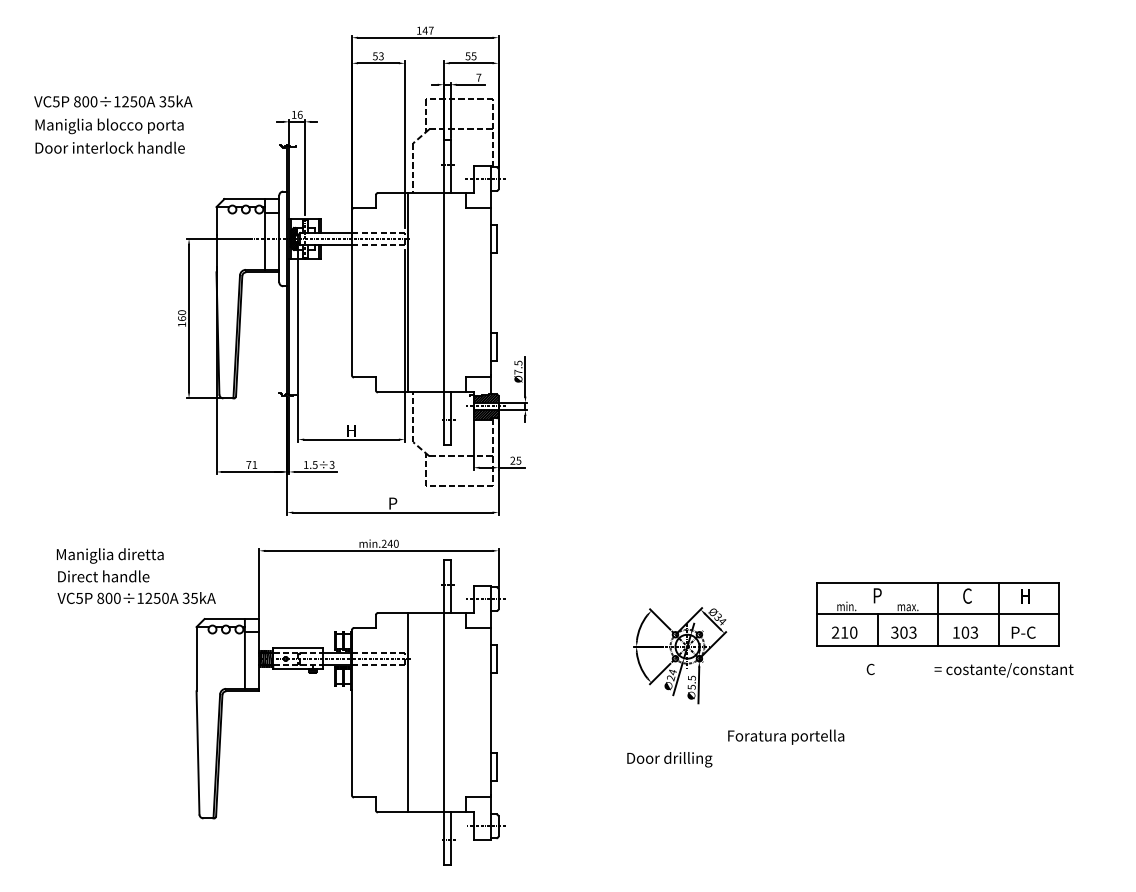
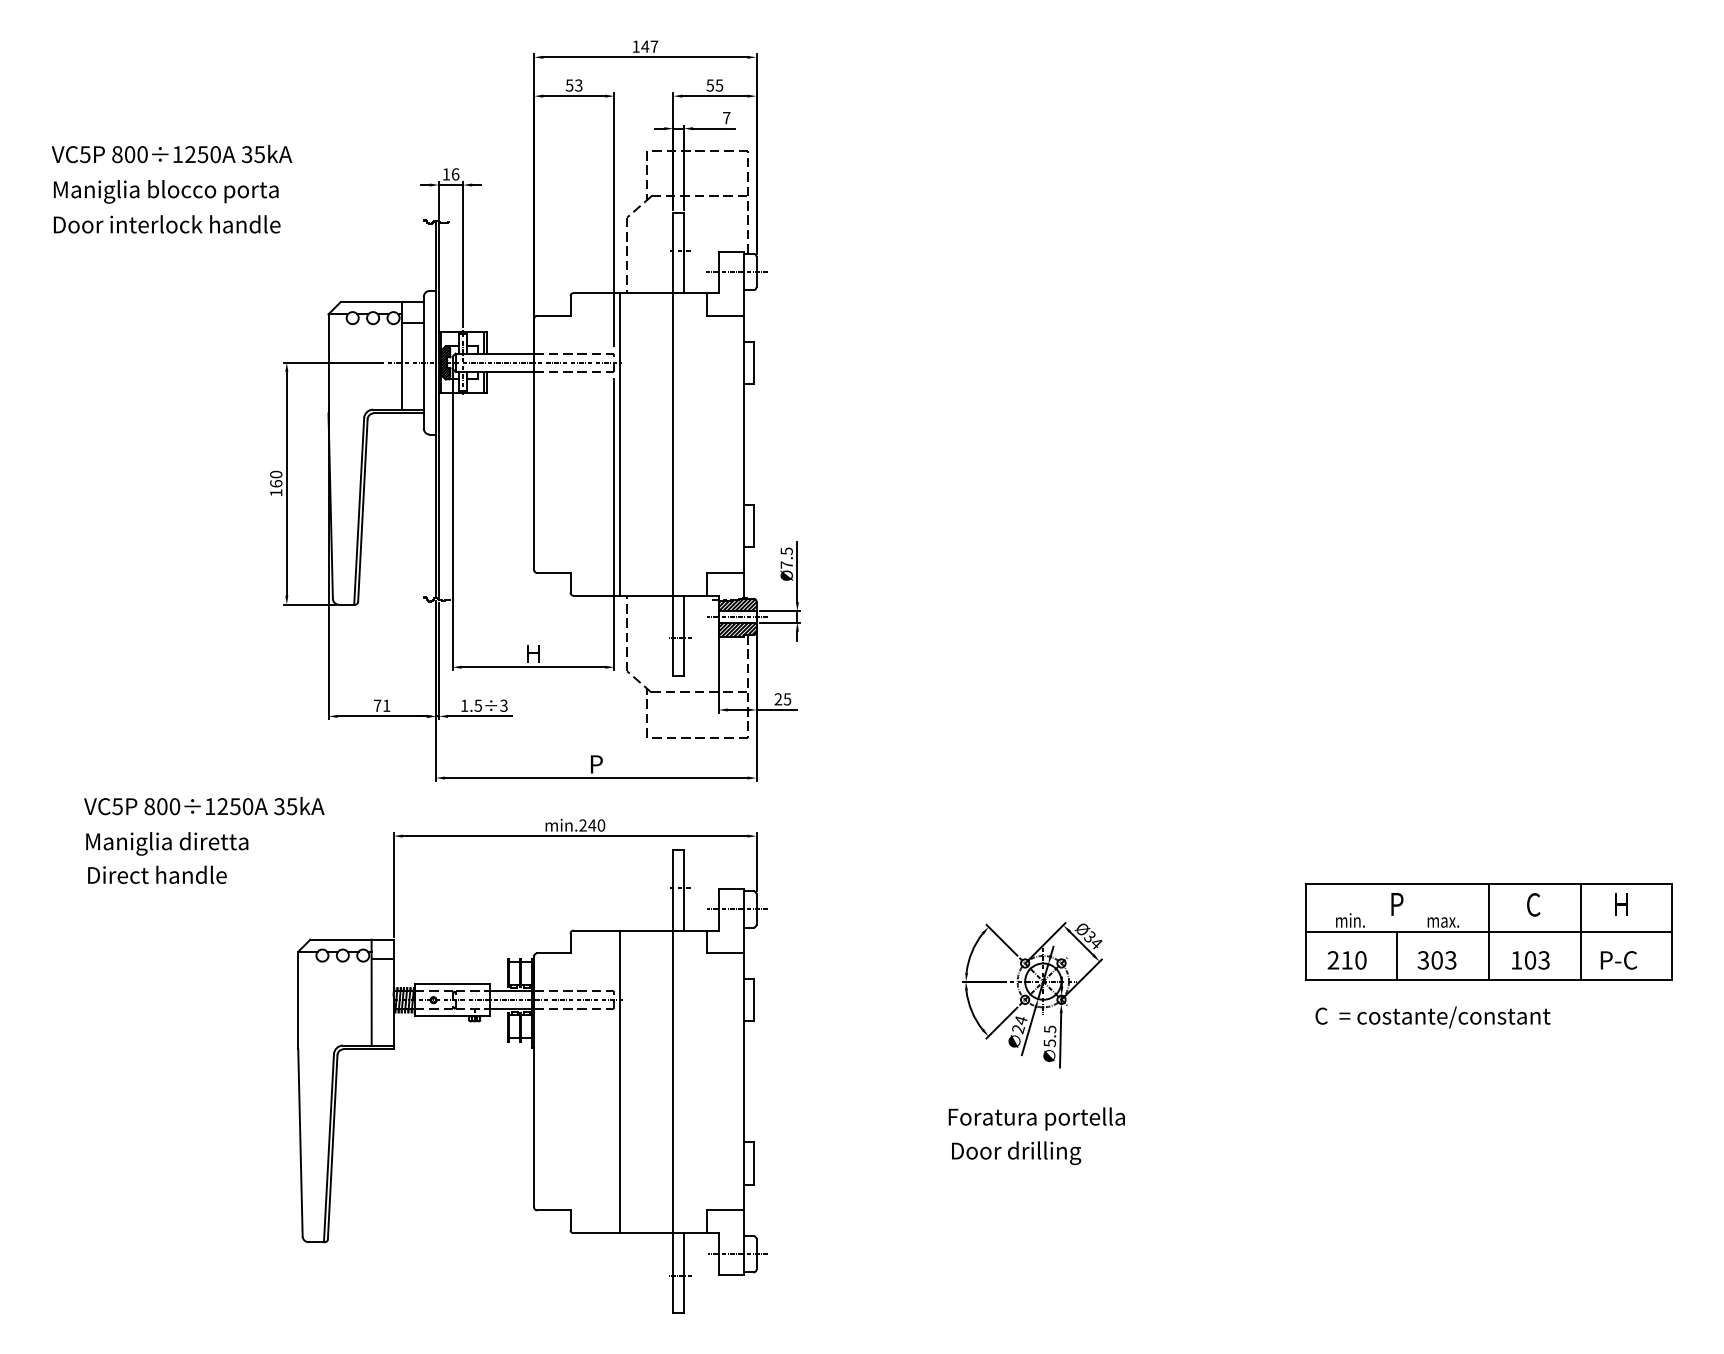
text: (136, 597) -> (204, 805), moved
part: (937, 614) -> (1488, 932), moved
text: (1003, 670) -> (1444, 1017), moved
text: (786, 736) -> (1037, 1117), moved

